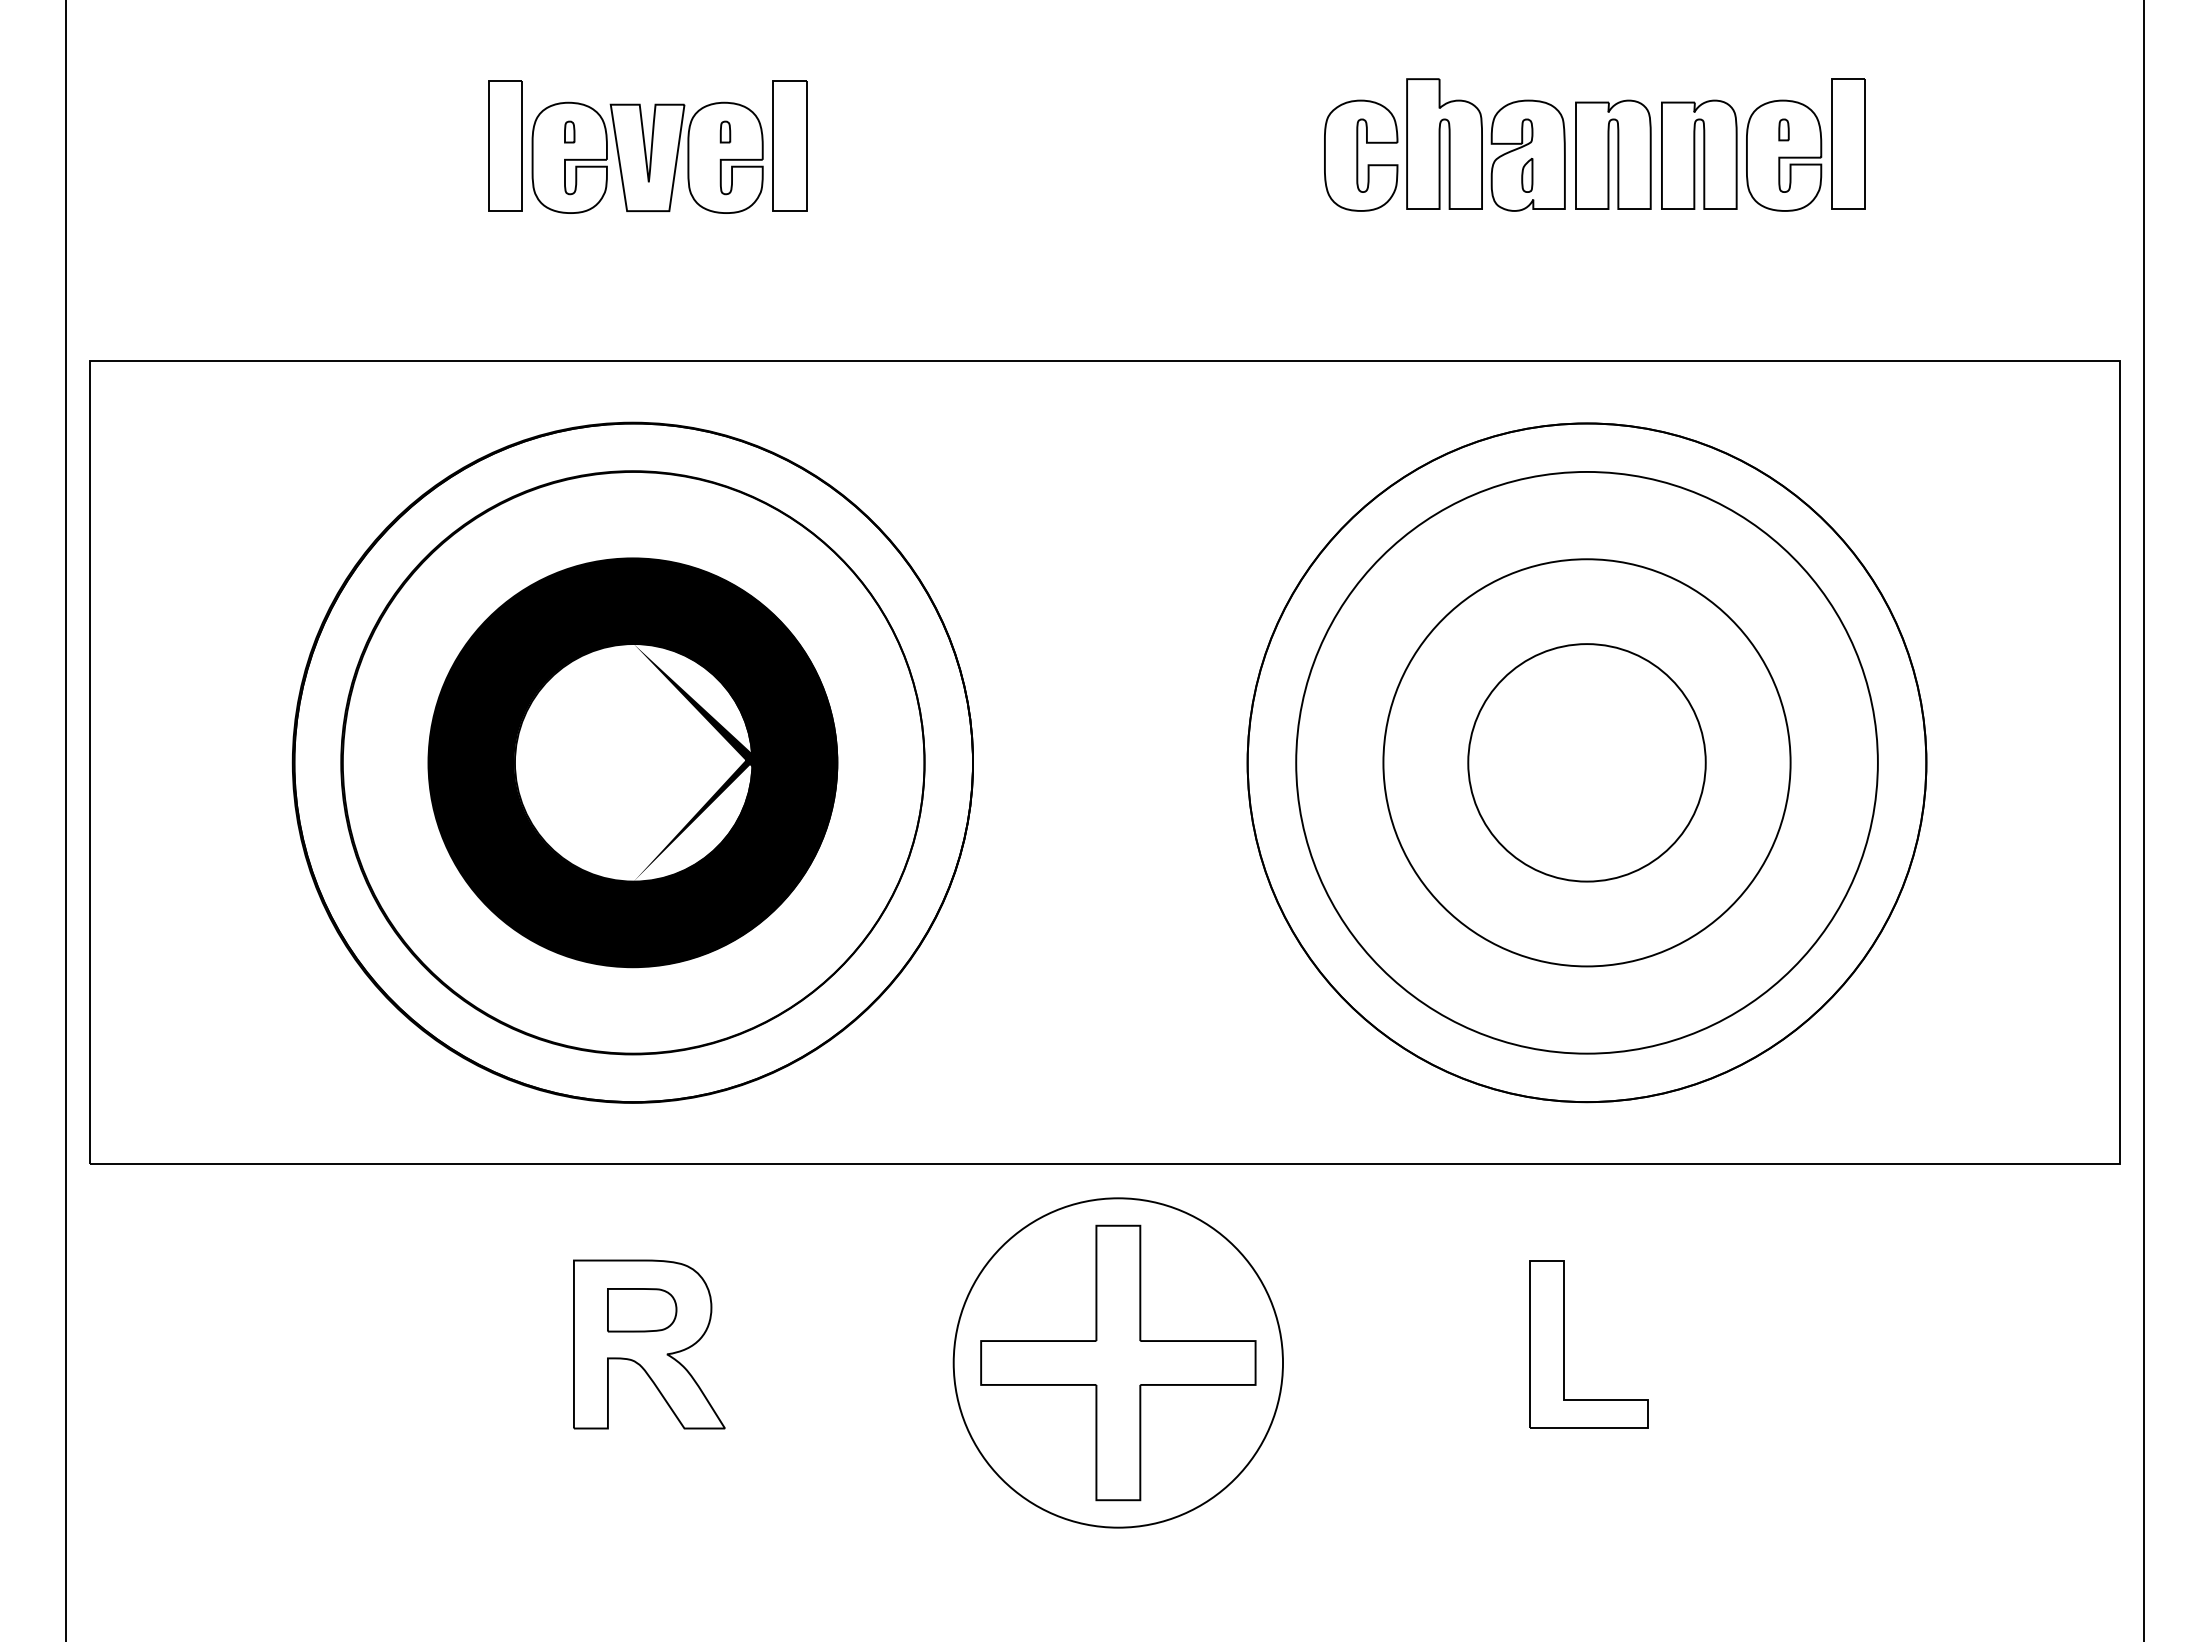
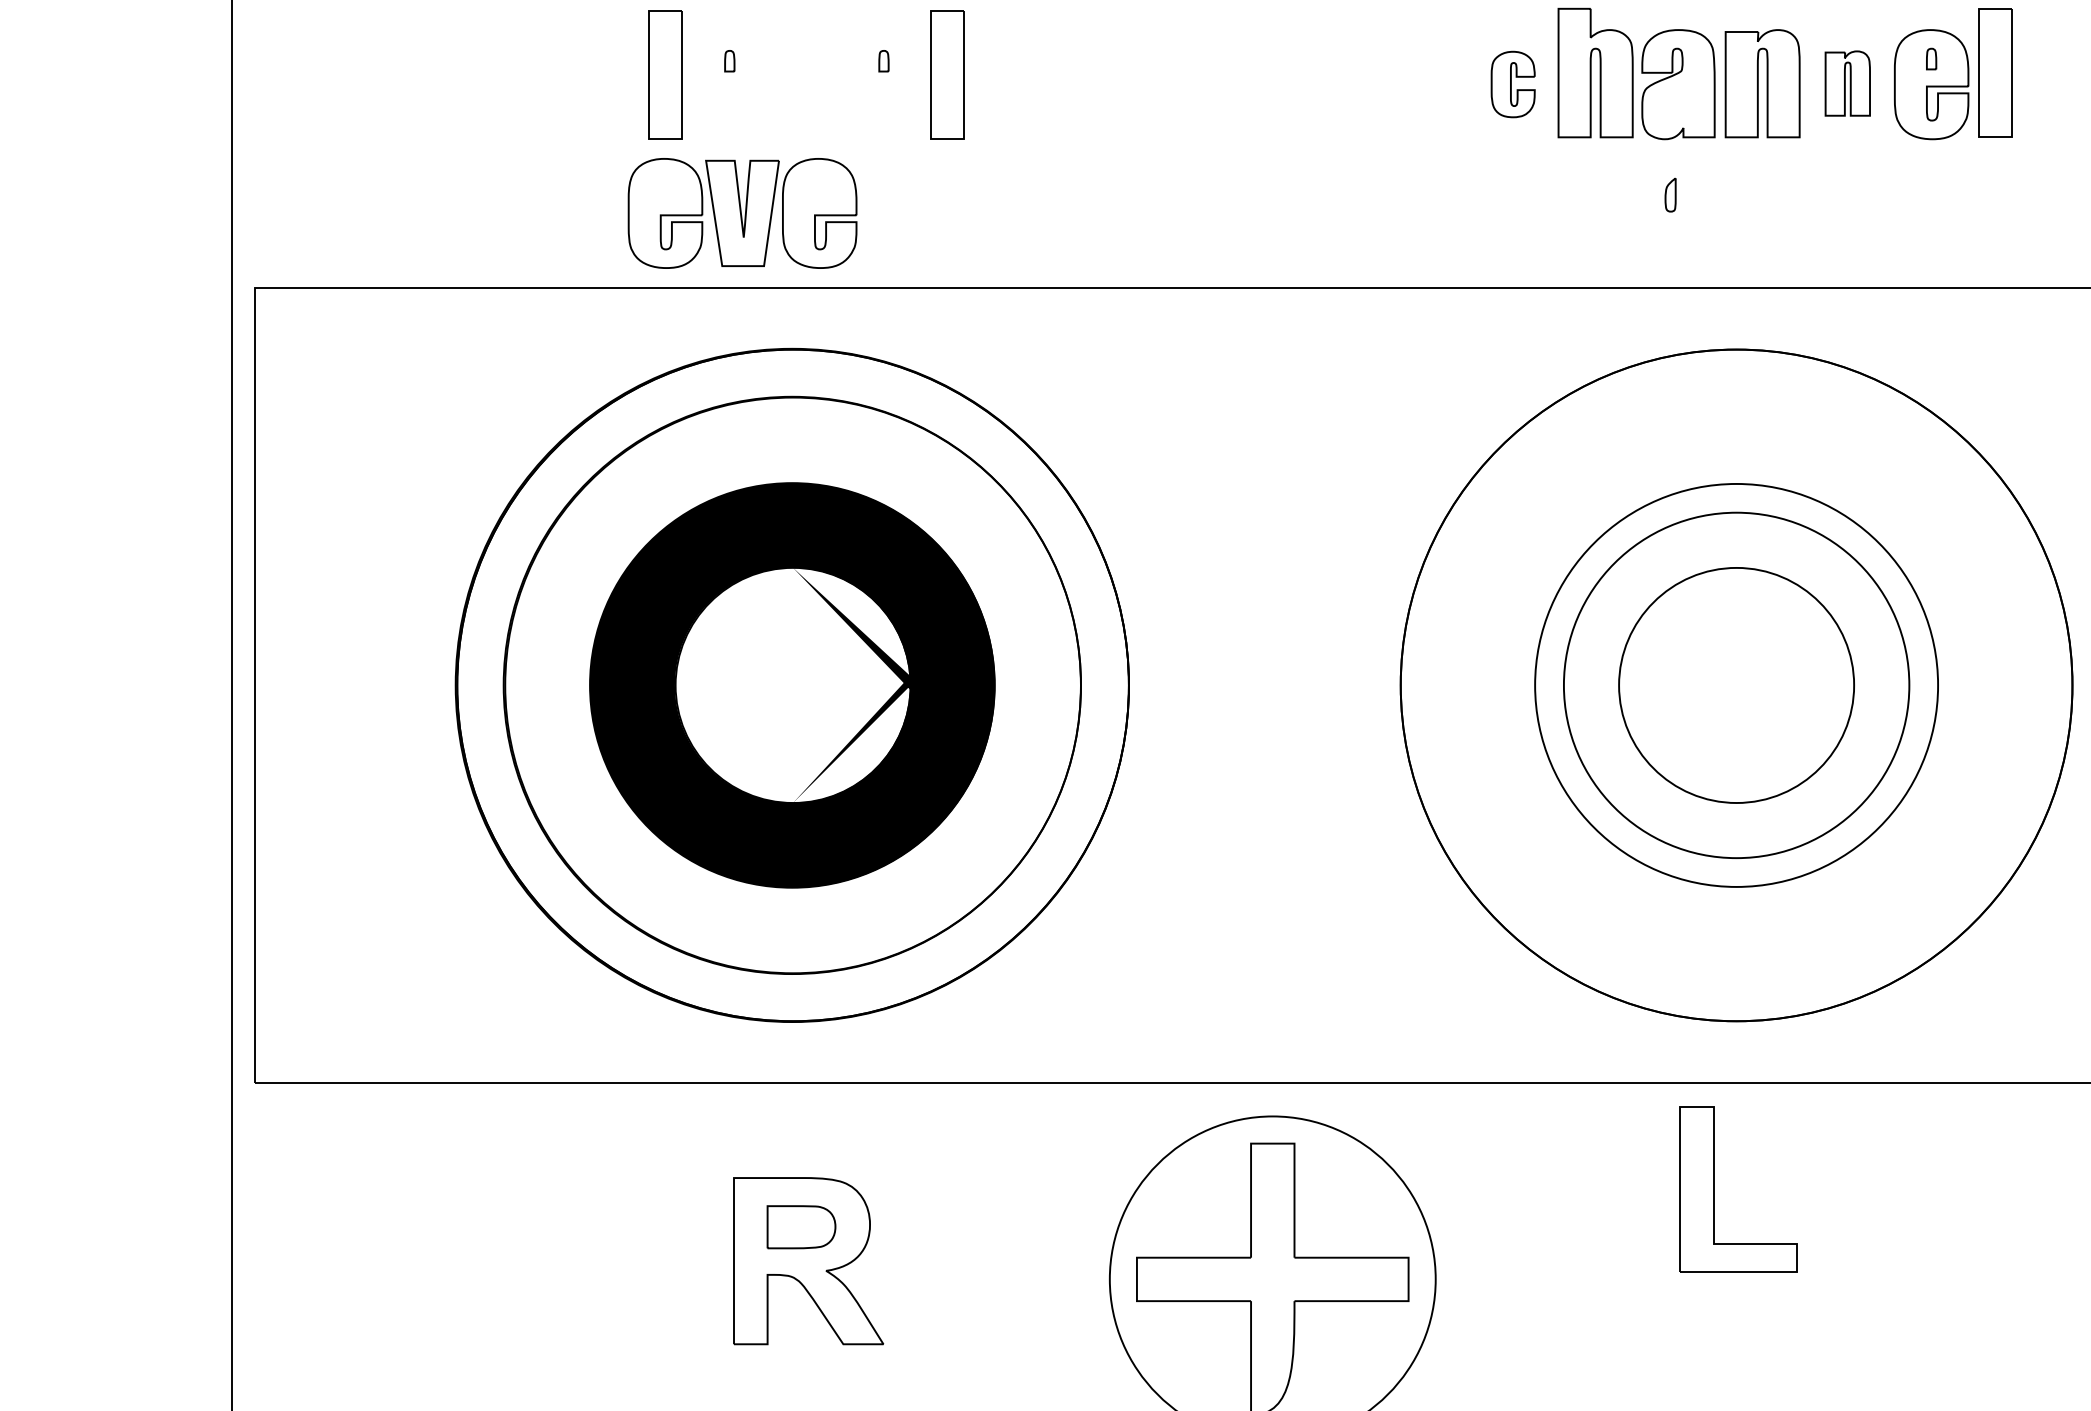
part: (1699, 154) -> (1847, 83), size x0.6
part: (1361, 155) -> (1513, 84), size x0.6
part: (647, 157) -> (742, 213), moved
part: (1527, 175) -> (1670, 195), moved
circle: (1586, 762) -> (1736, 685), size x0.6
part: (1564, 1344) -> (1714, 1189), moved

